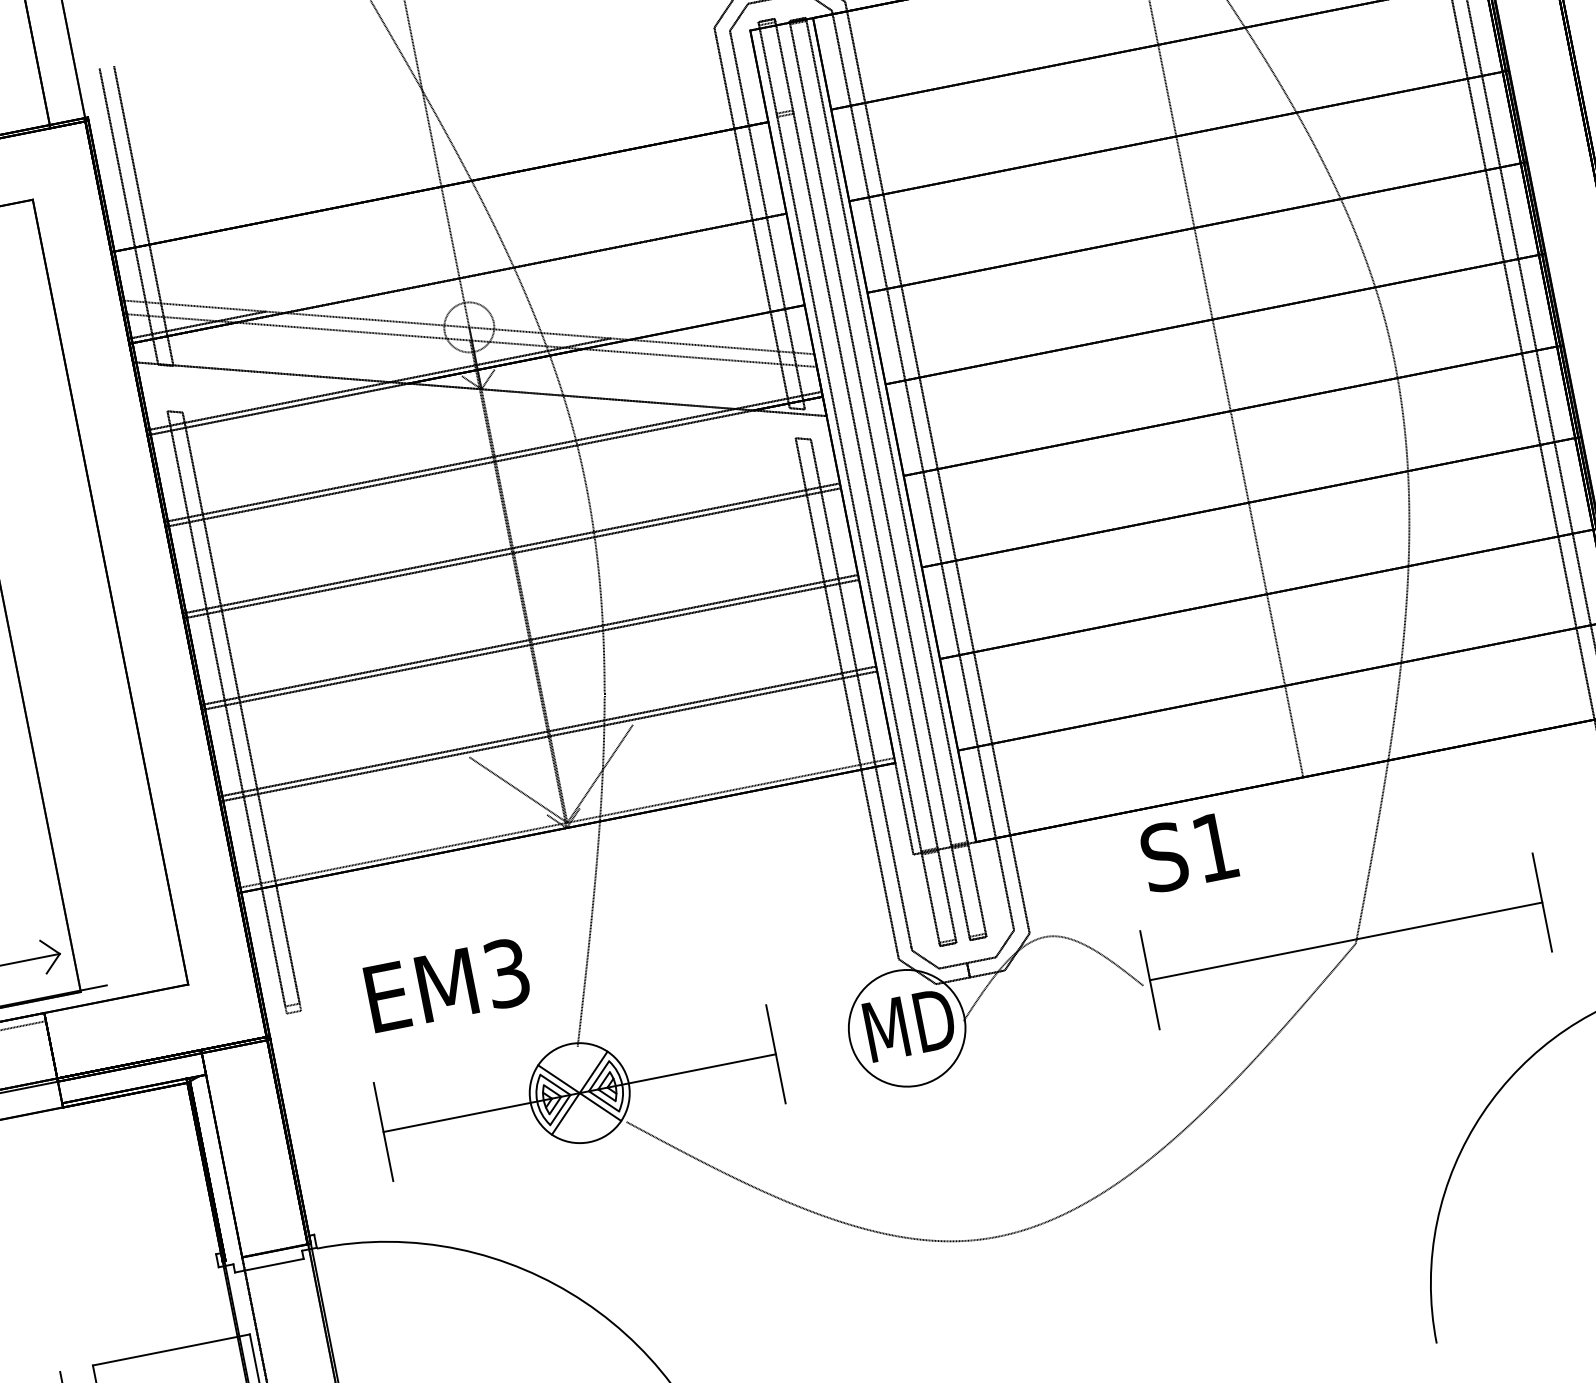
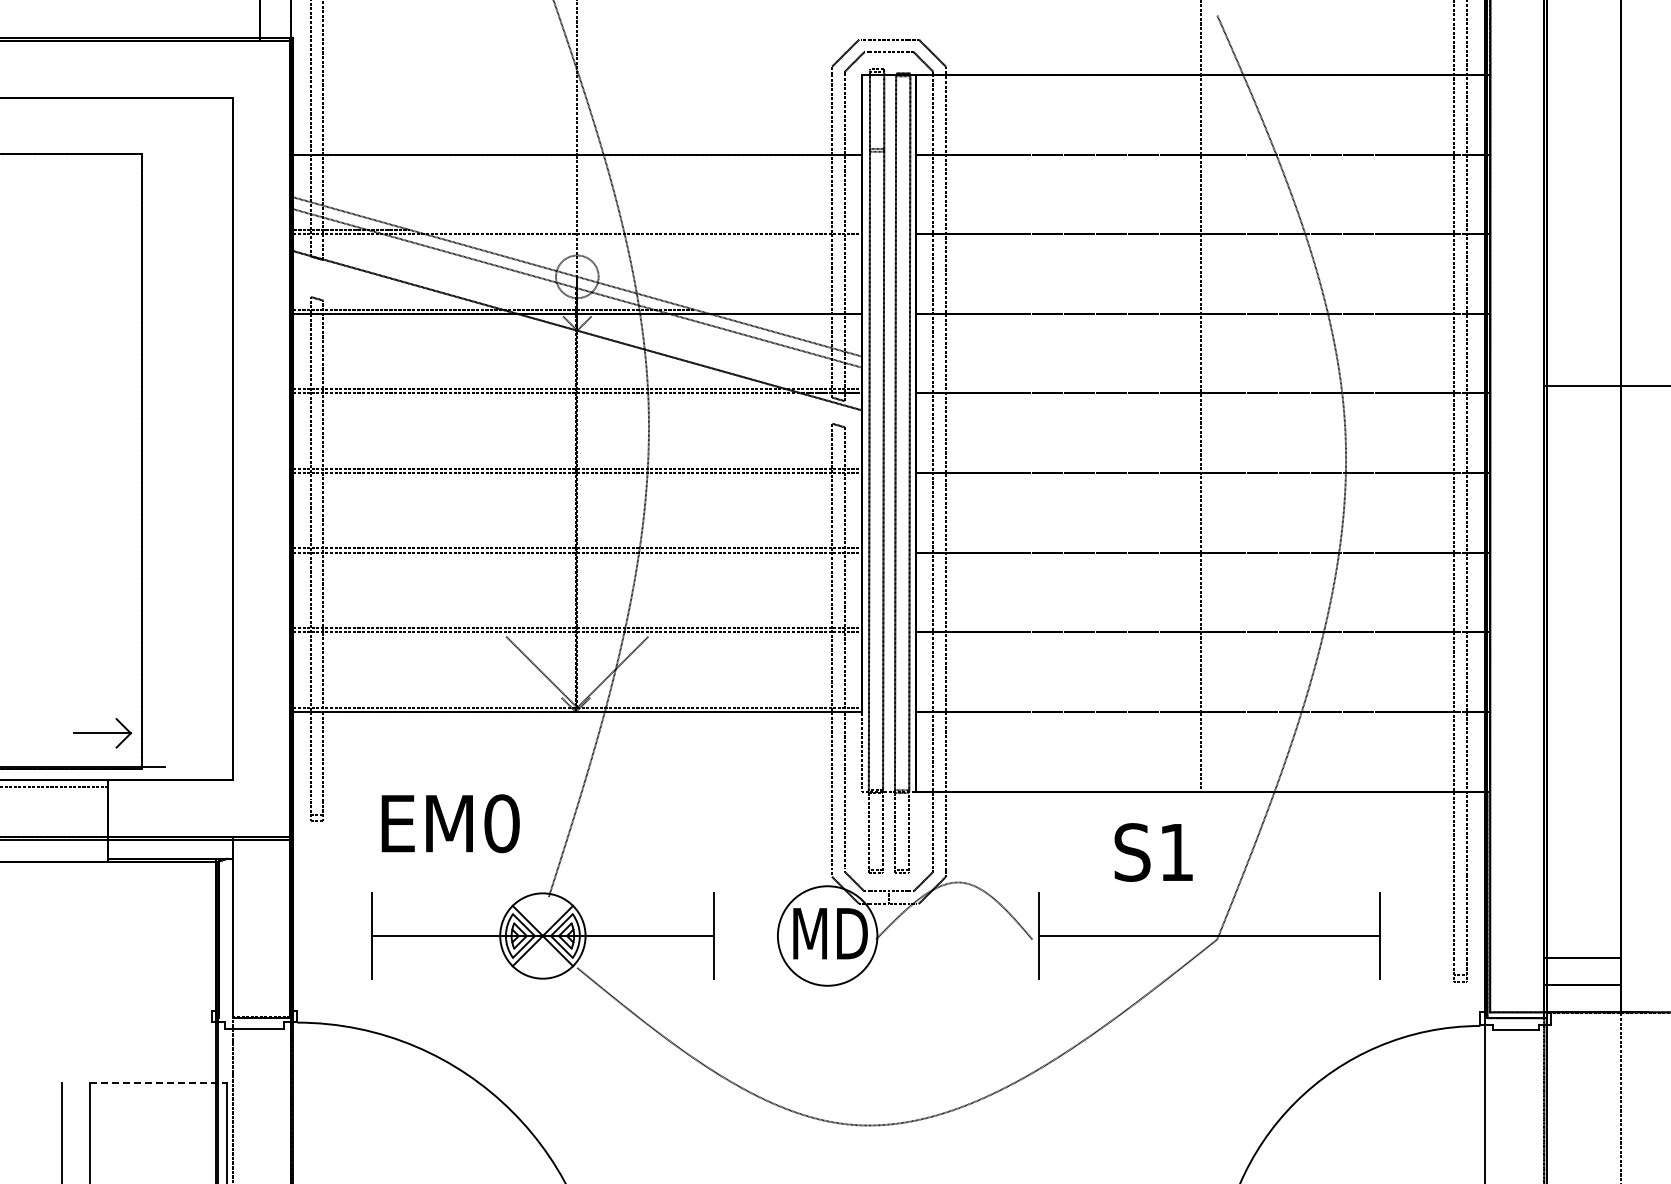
text: (1188, 852) -> (1153, 852), moved
text: (506, 973) -> (501, 823), EM3 -> EM0
line: (172, 1349) -> (159, 1083), solid -> dashed

